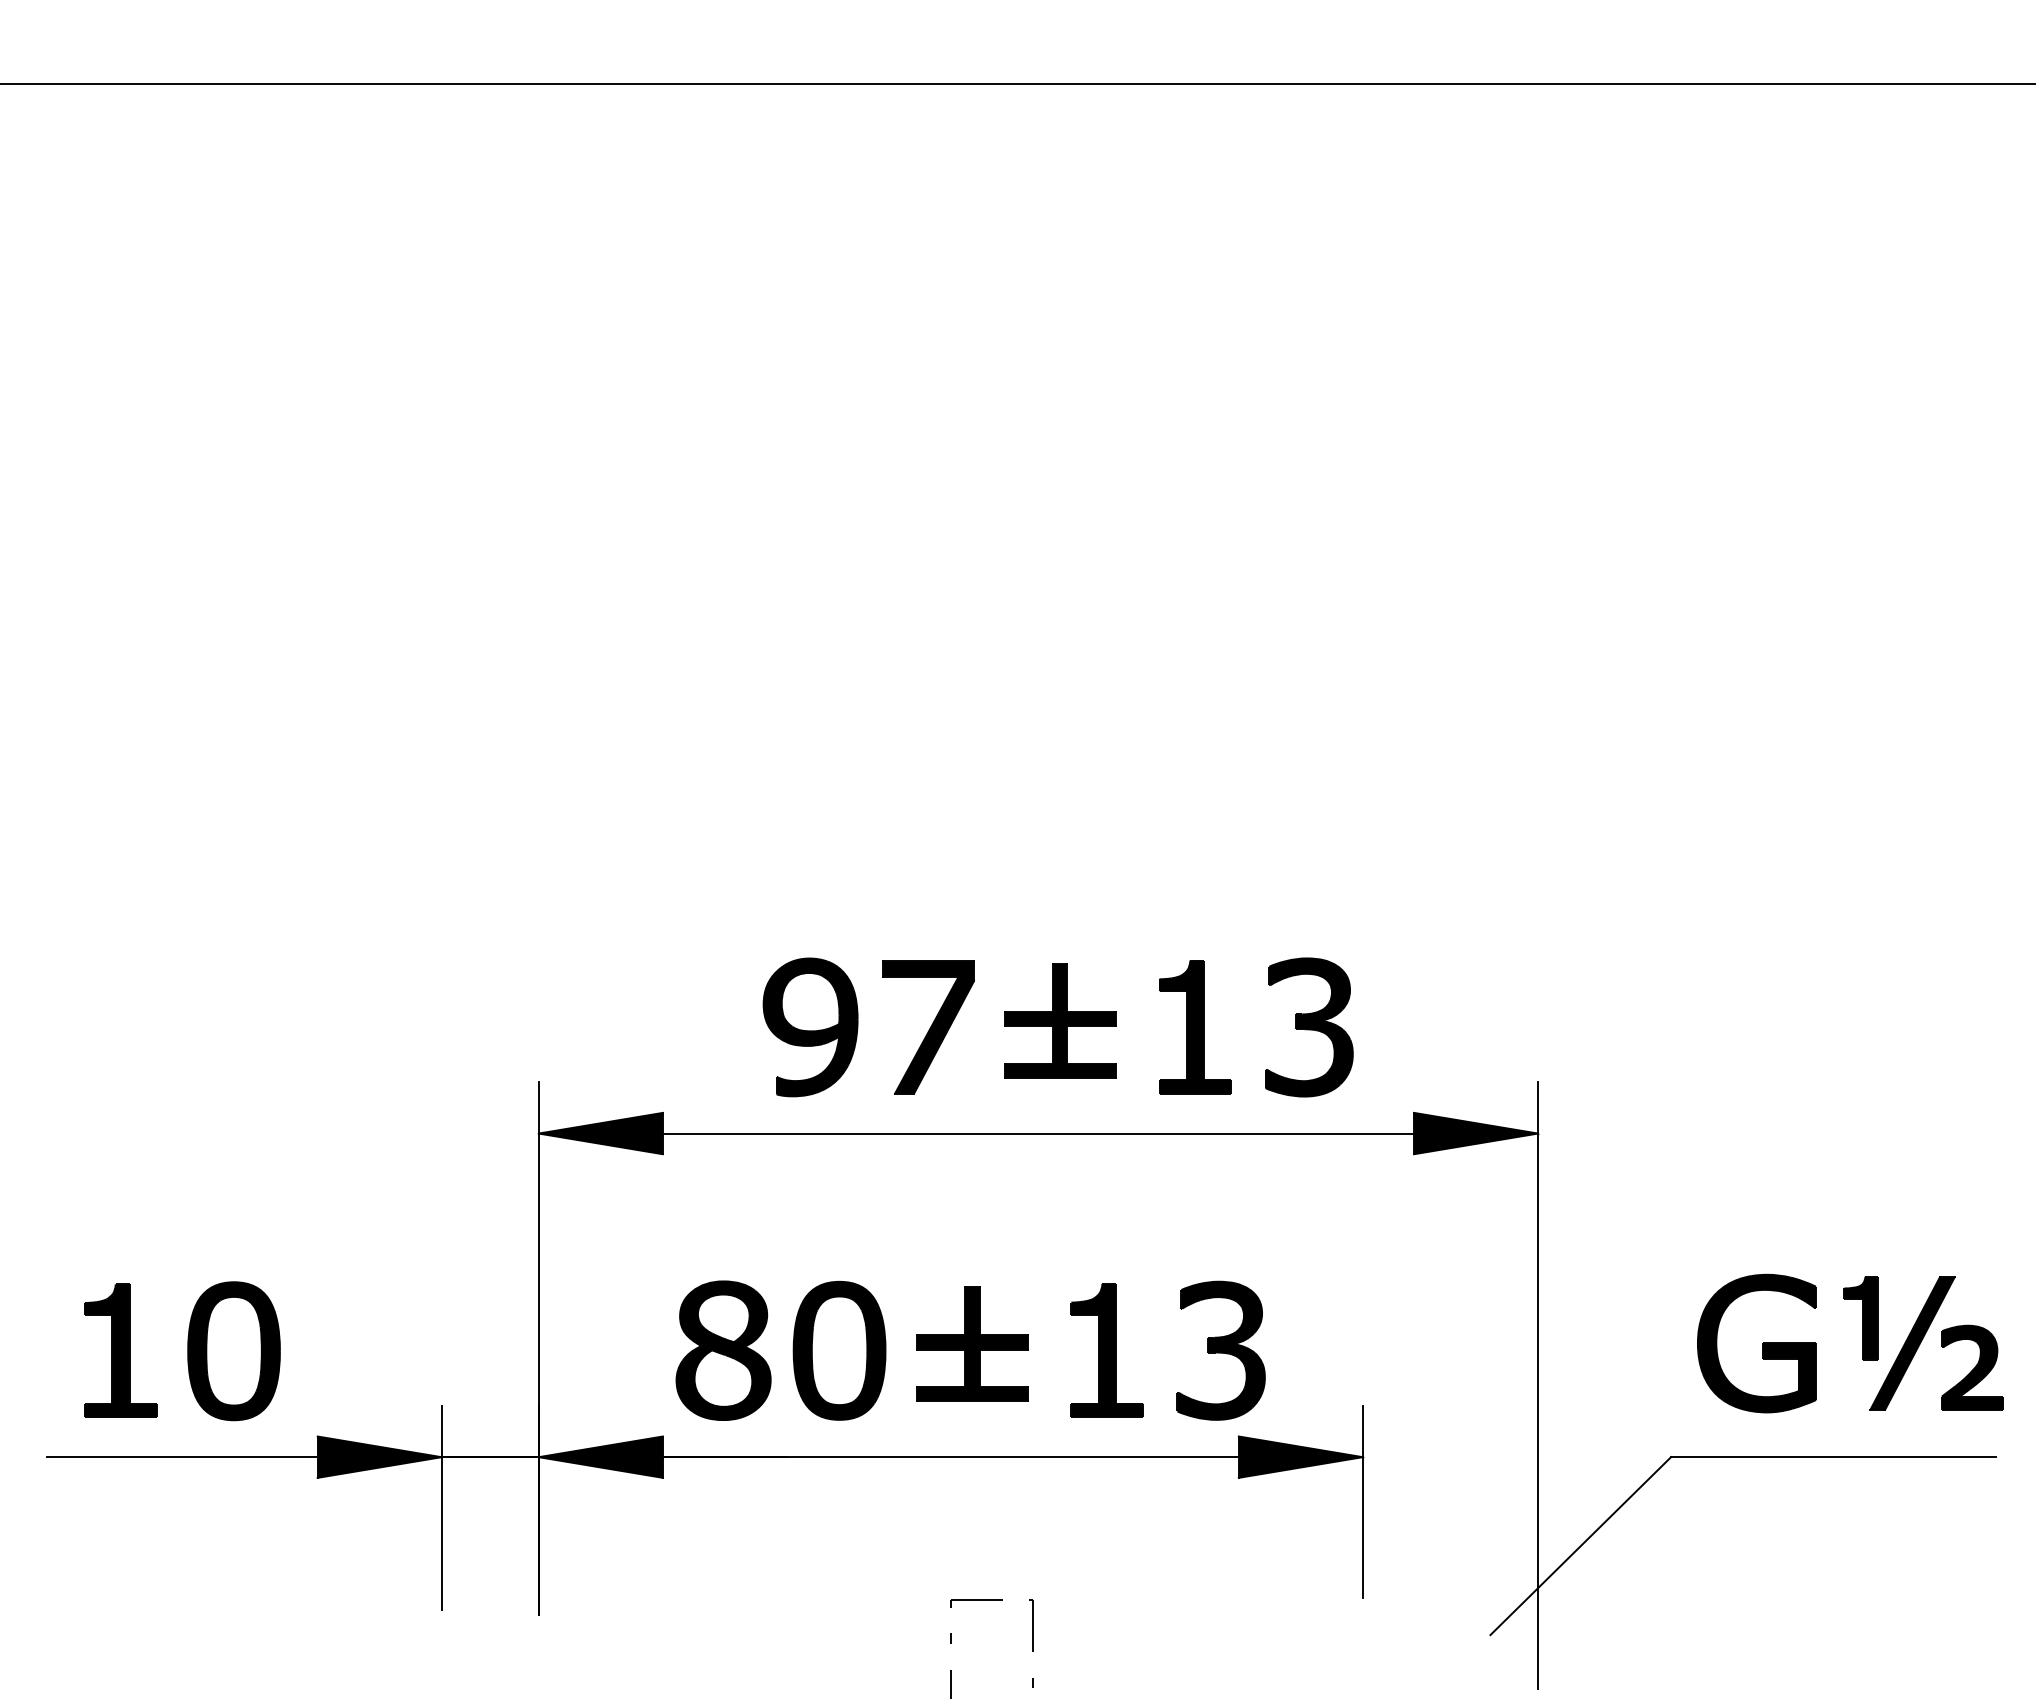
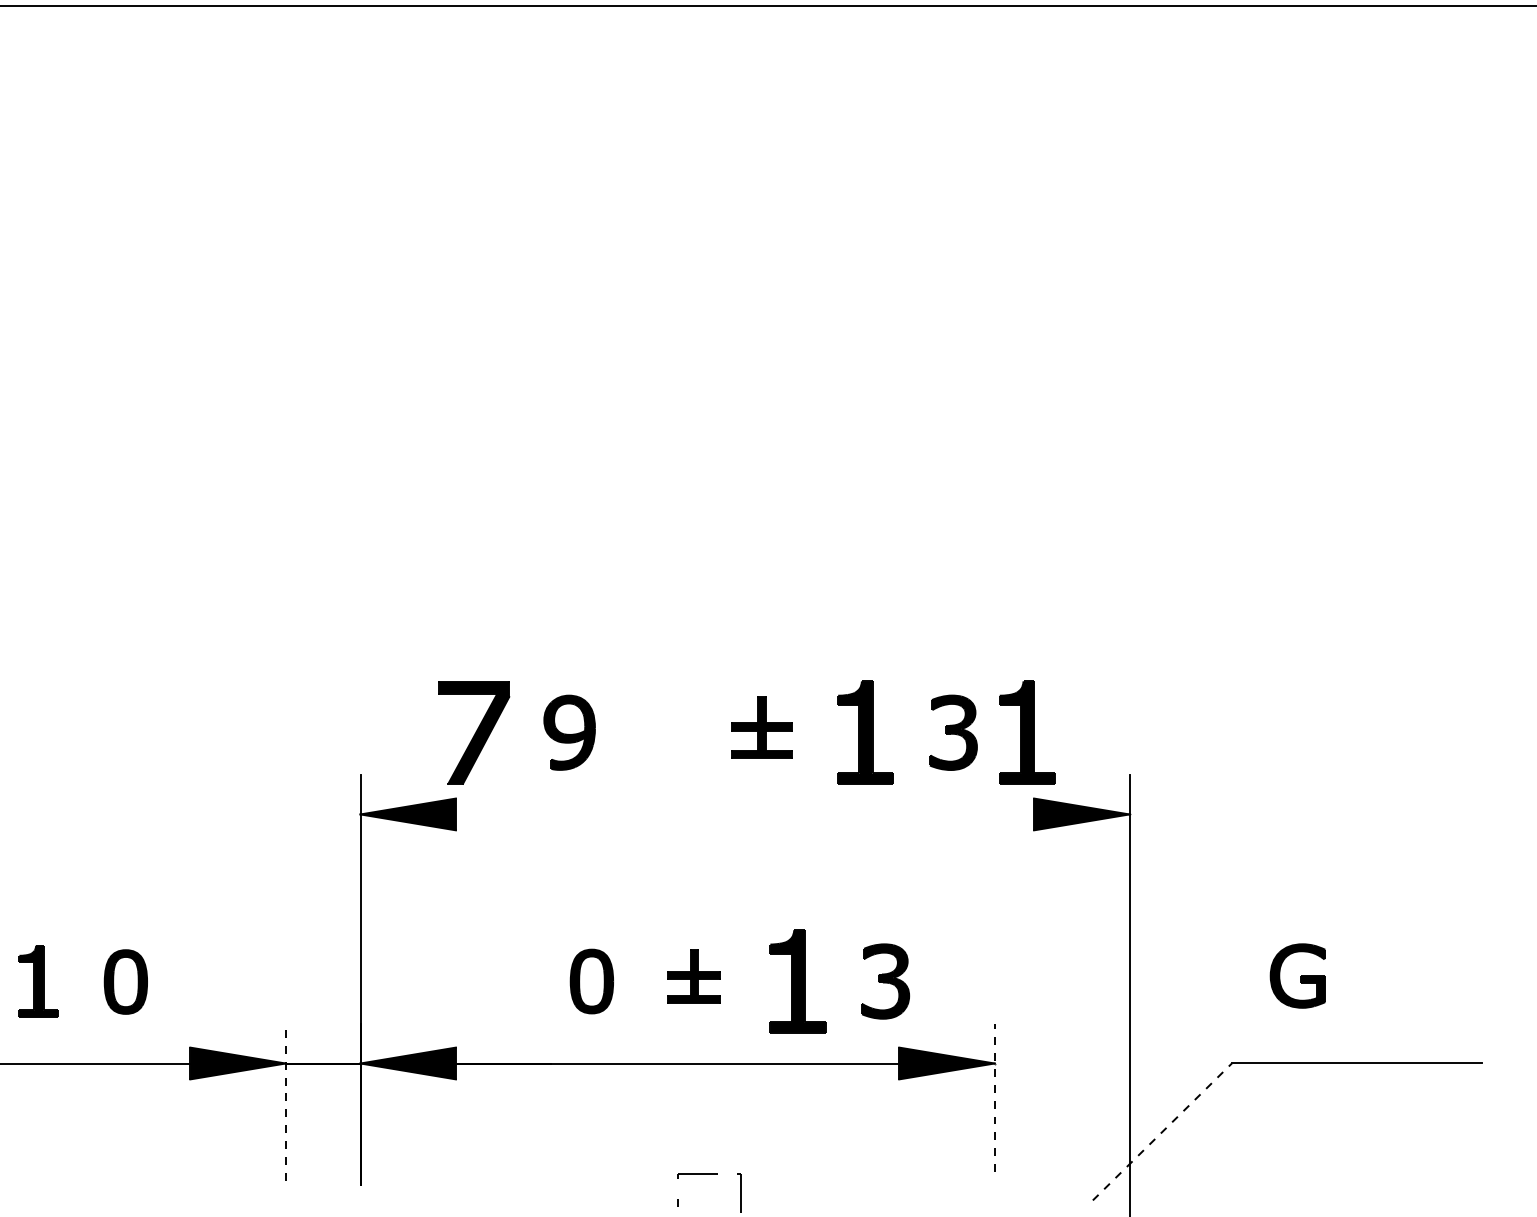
part: (1060, 1020) -> (761, 727), size x0.7
part: (810, 1027) -> (569, 732), size x0.7
part: (928, 1027) -> (474, 732), moved
part: (1309, 1027) -> (953, 732), size x0.7
part: (1405, 1027) -> (1027, 732), added
line: (1038, 1133) -> (745, 814), removed
part: (972, 1343) -> (694, 976), size x0.6
part: (1756, 1343) -> (1297, 976), size x0.6
part: (1923, 1343) -> (1426, 976), removed
part: (120, 1350) -> (38, 981), size x0.7
part: (723, 1350) -> (502, 981), removed
part: (839, 1350) -> (591, 981), size x0.6
part: (1220, 1350) -> (885, 981), size x0.7
part: (233, 1351) -> (125, 982), size x0.6
line: (1362, 1501) -> (994, 1097), solid -> dashed
line: (441, 1507) -> (285, 1102), solid -> dashed
line: (1580, 1546) -> (1162, 1132), solid -> dashed

